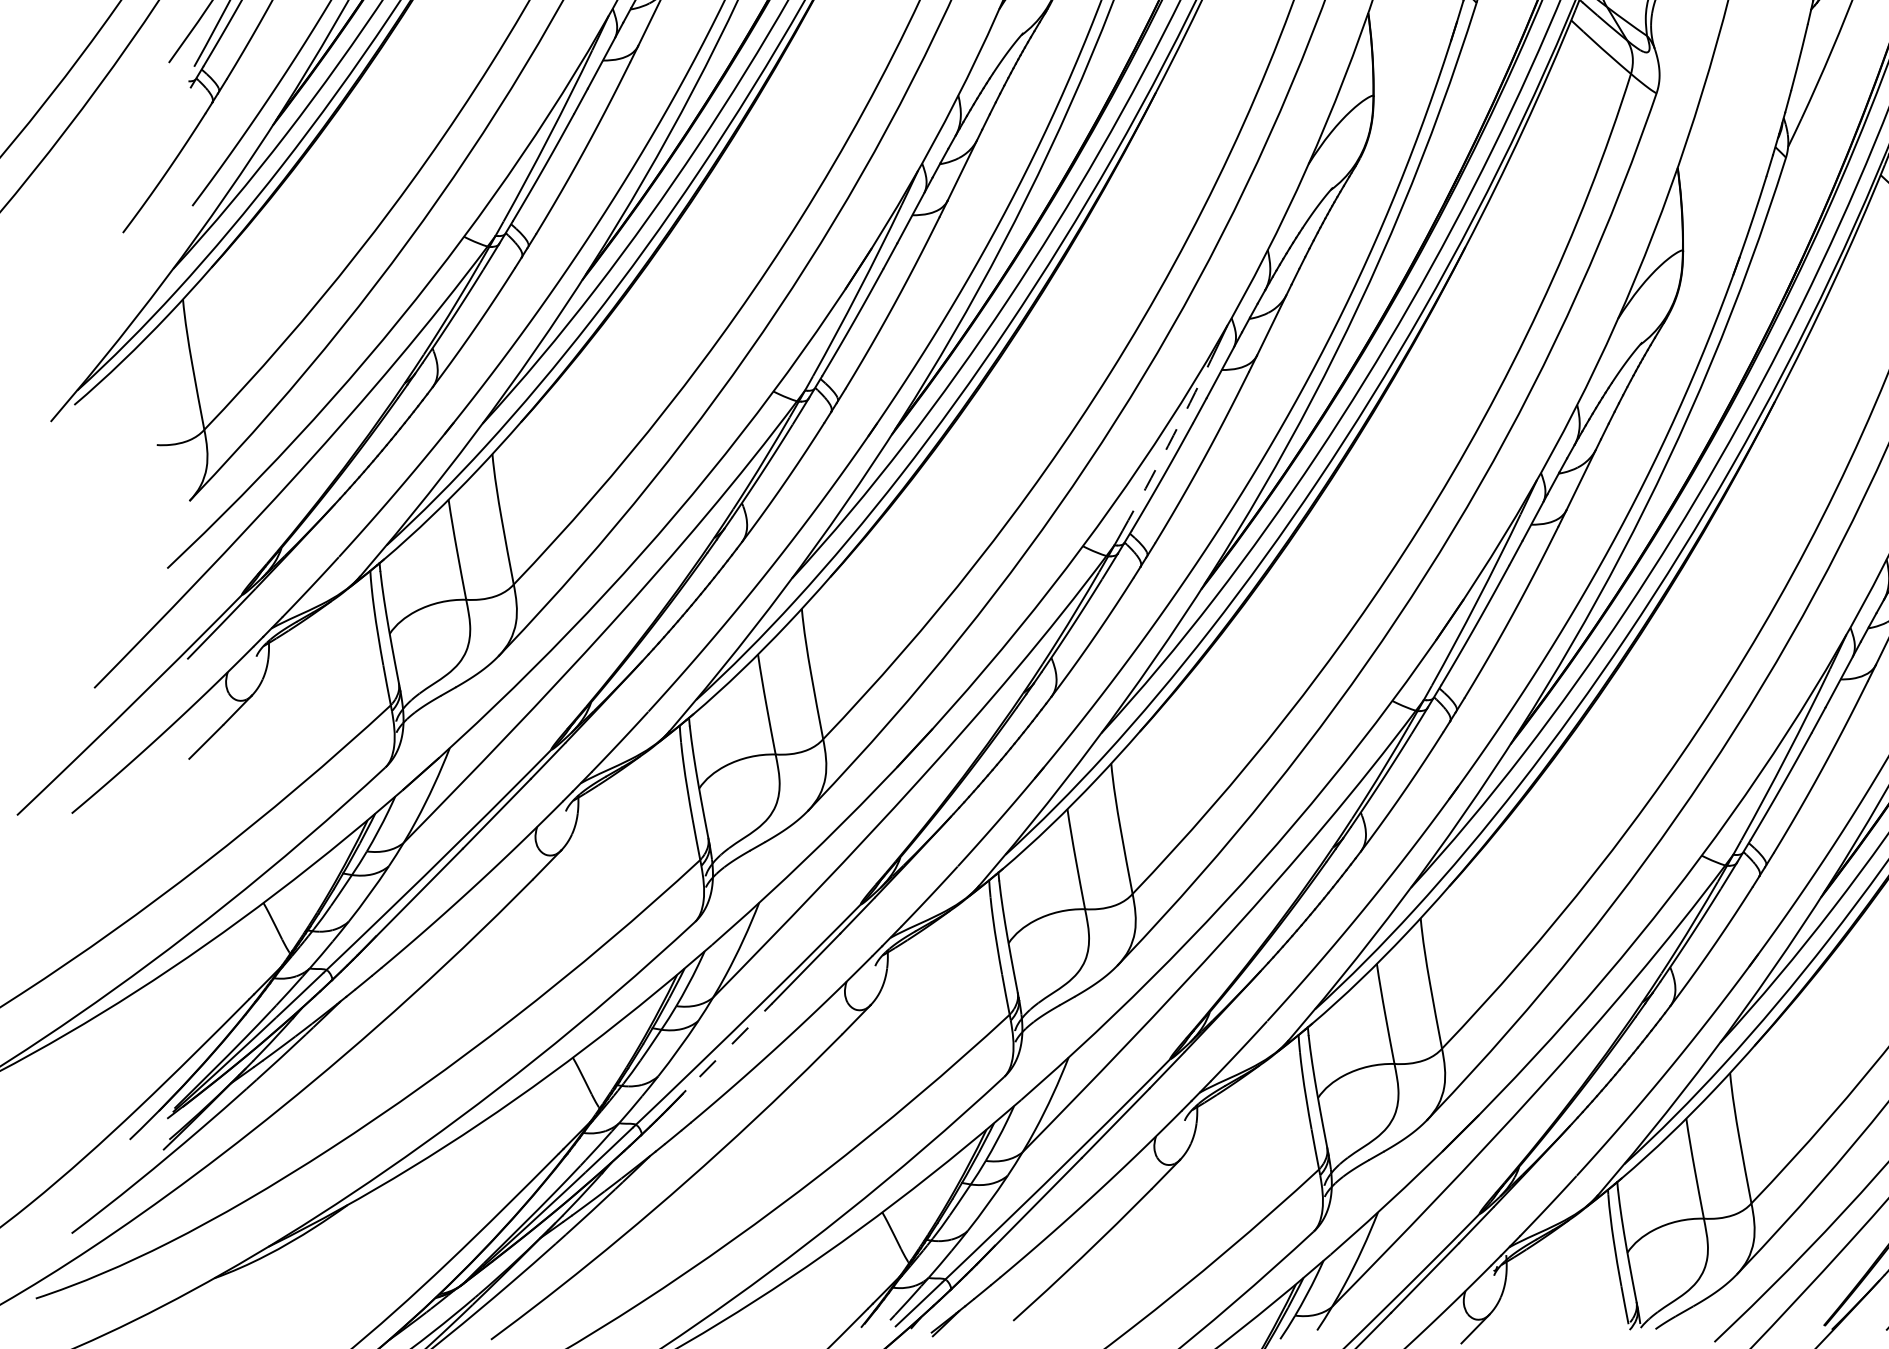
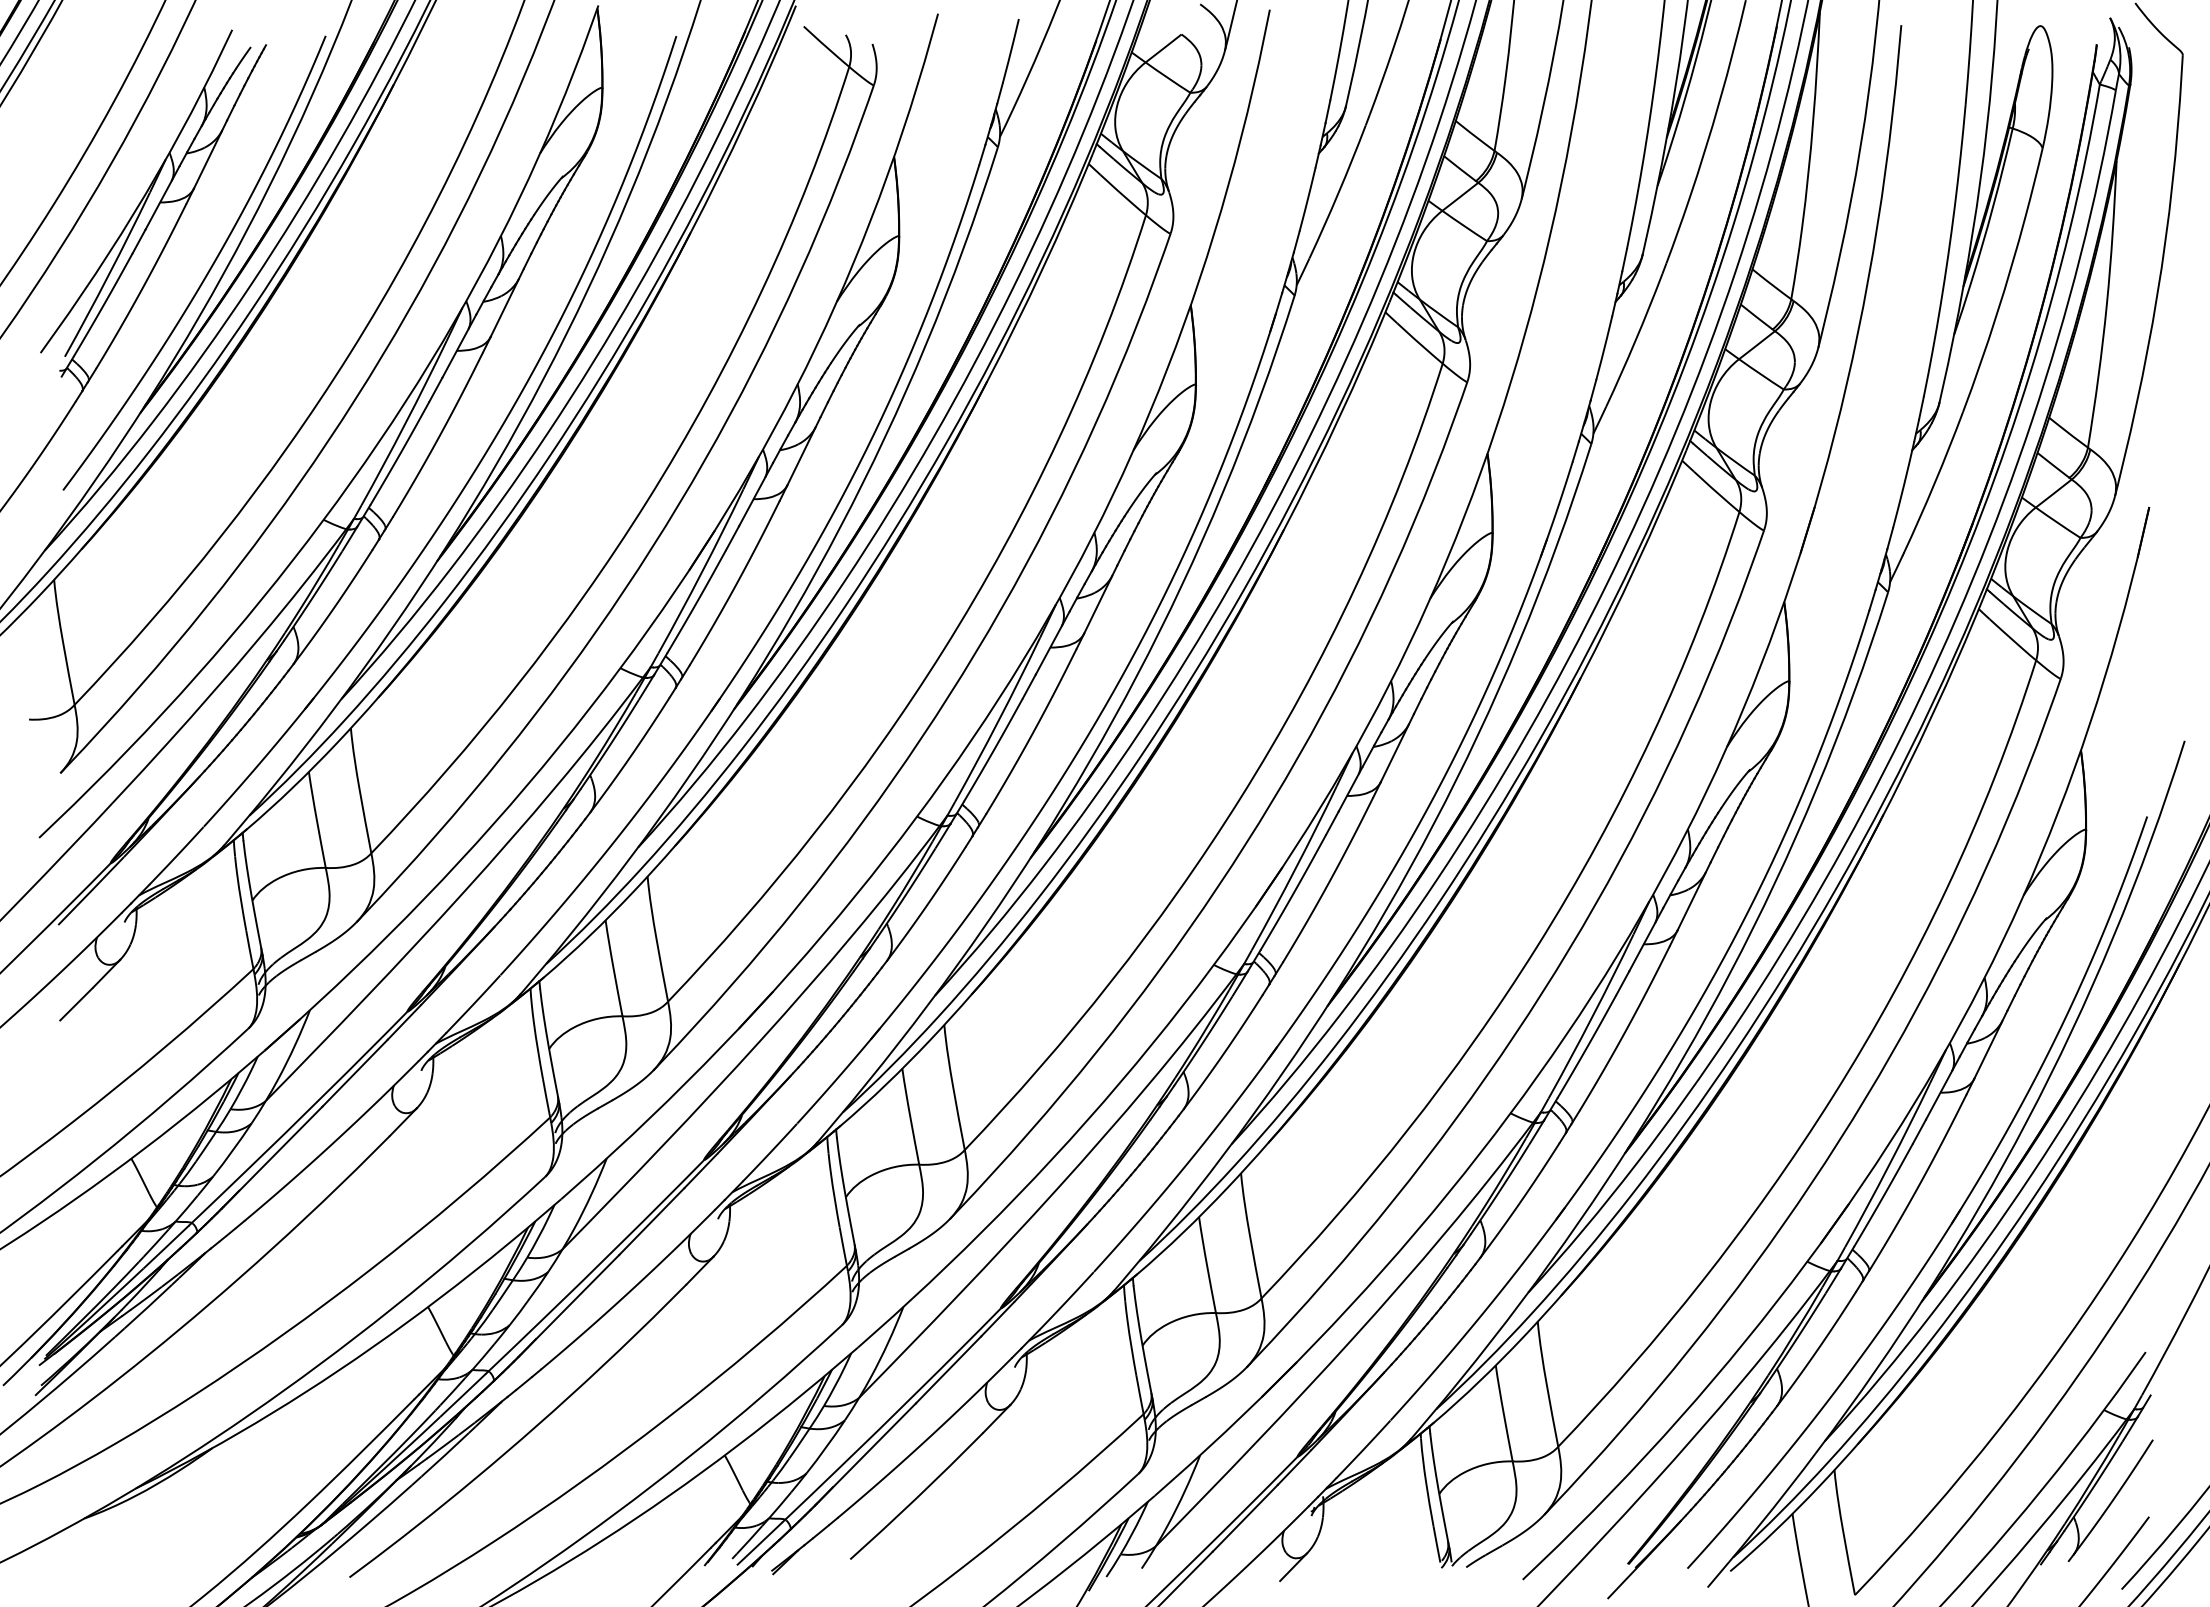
arc: (1167, 446) -> (998, 720), dashed -> solid
line: (719, 1056) -> (568, 1305), dashed -> solid

